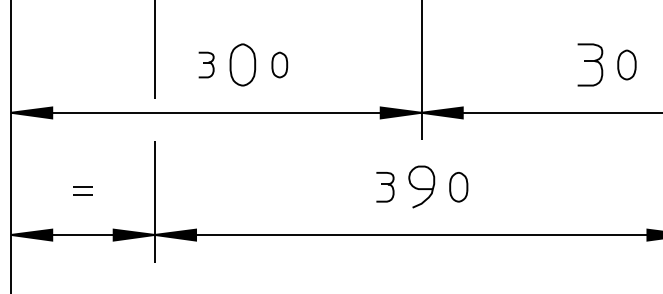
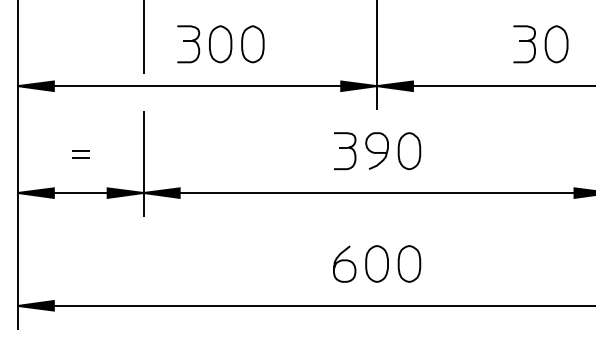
part: (206, 65) -> (188, 44), size x1.67
part: (279, 65) -> (252, 44), size x1.67
part: (626, 65) -> (556, 44), size x1.43
part: (385, 187) -> (345, 151), size x1.43
part: (458, 187) -> (409, 151), size x1.43

